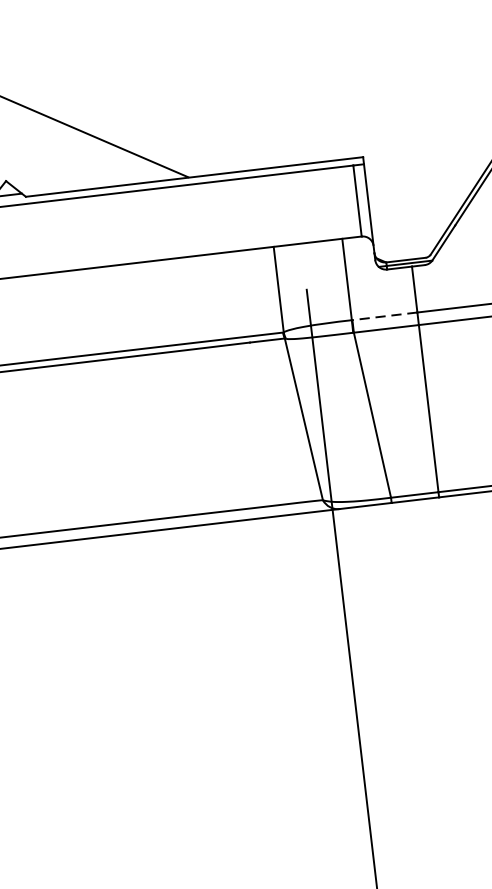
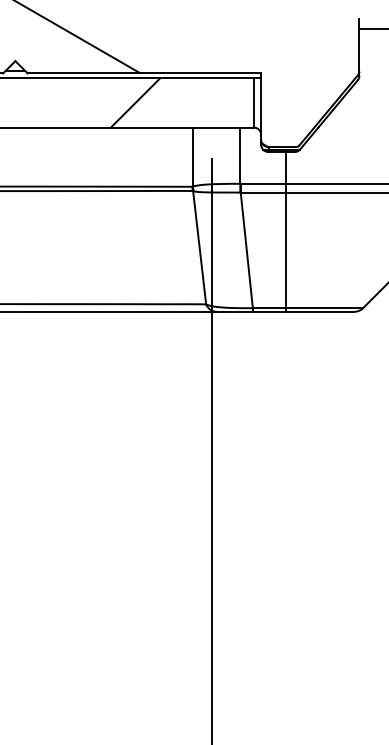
hatch: (186, 220) -> (135, 102), added
line: (383, 315) -> (262, 183), dashed -> solid

